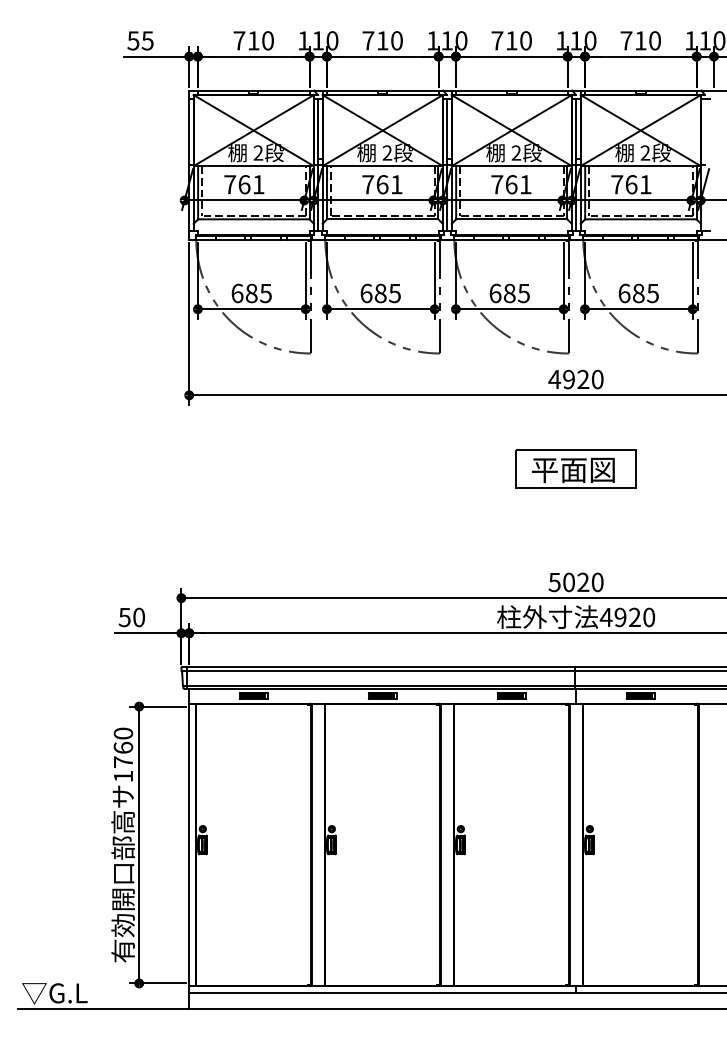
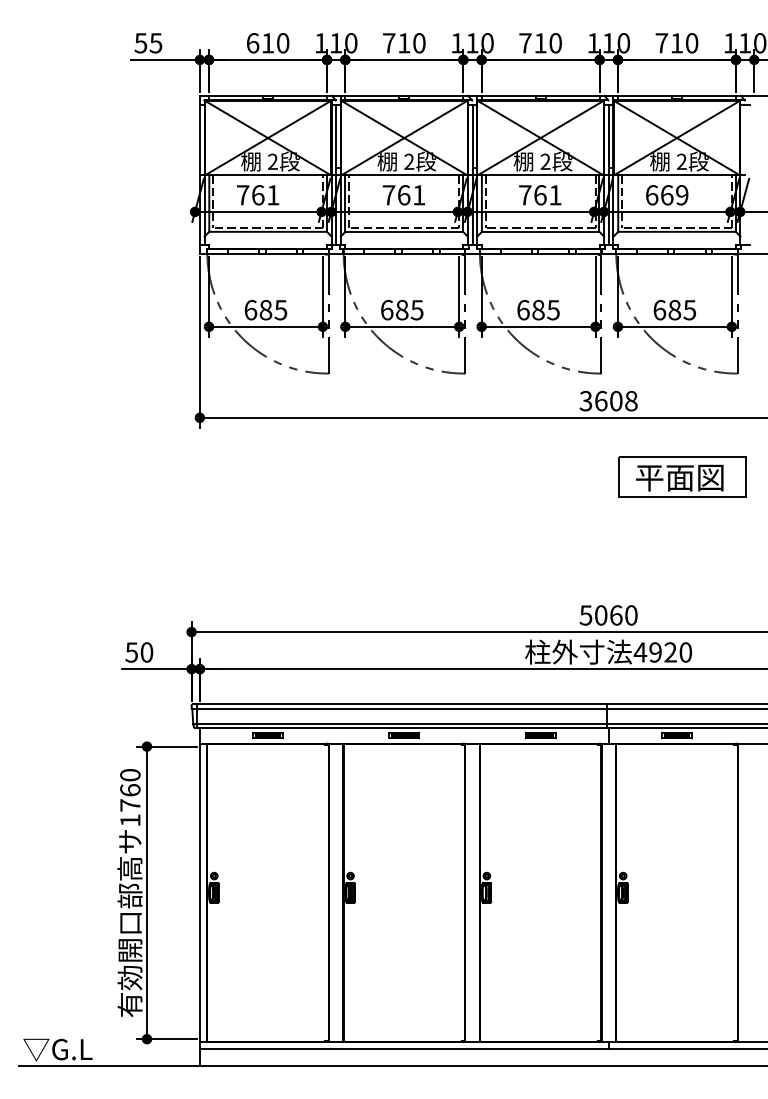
text: (239, 41) -> (252, 43), 710 -> 610
text: (630, 184) -> (666, 195), 761 -> 669
text: (575, 378) -> (608, 400), 4920 -> 3608
part: (575, 468) -> (682, 476), moved
text: (583, 582) -> (616, 615), 5020 -> 5060

